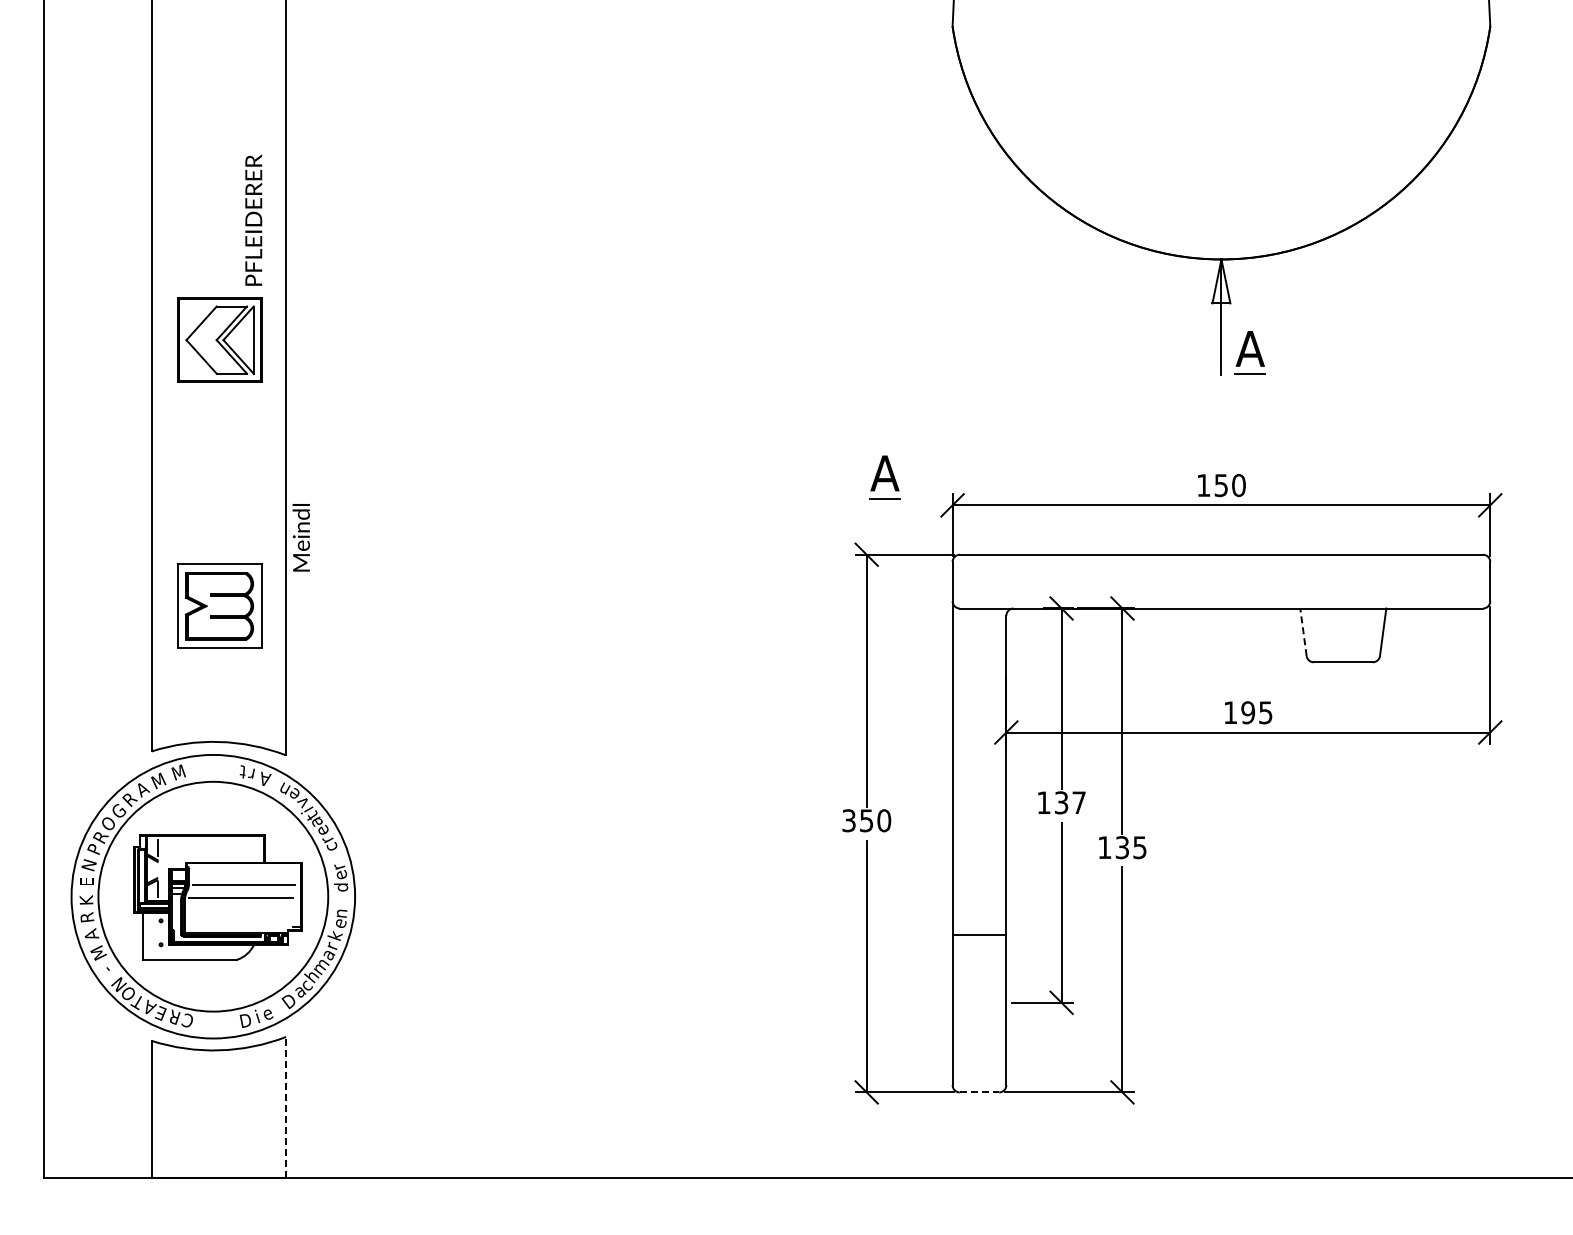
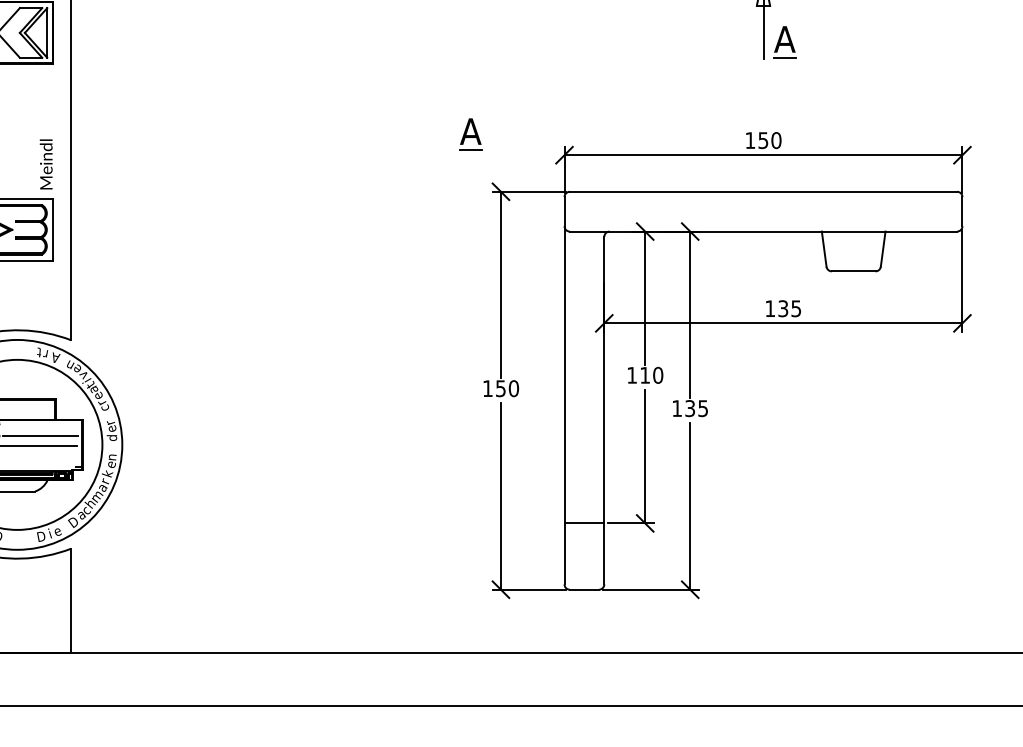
part: (884, 477) -> (470, 134), moved
text: (300, 537) -> (45, 164), moved
line: (1303, 632) -> (824, 249), dashed -> solid
text: (1248, 712) -> (783, 308), 195 -> 135
text: (1070, 802) -> (651, 375), 137 -> 110
text: (848, 820) -> (487, 388), 350 -> 150
line: (979, 934) -> (584, 523), moved
line: (979, 1092) -> (584, 589), dashed -> solid
line: (286, 1107) -> (71, 600), dashed -> solid

